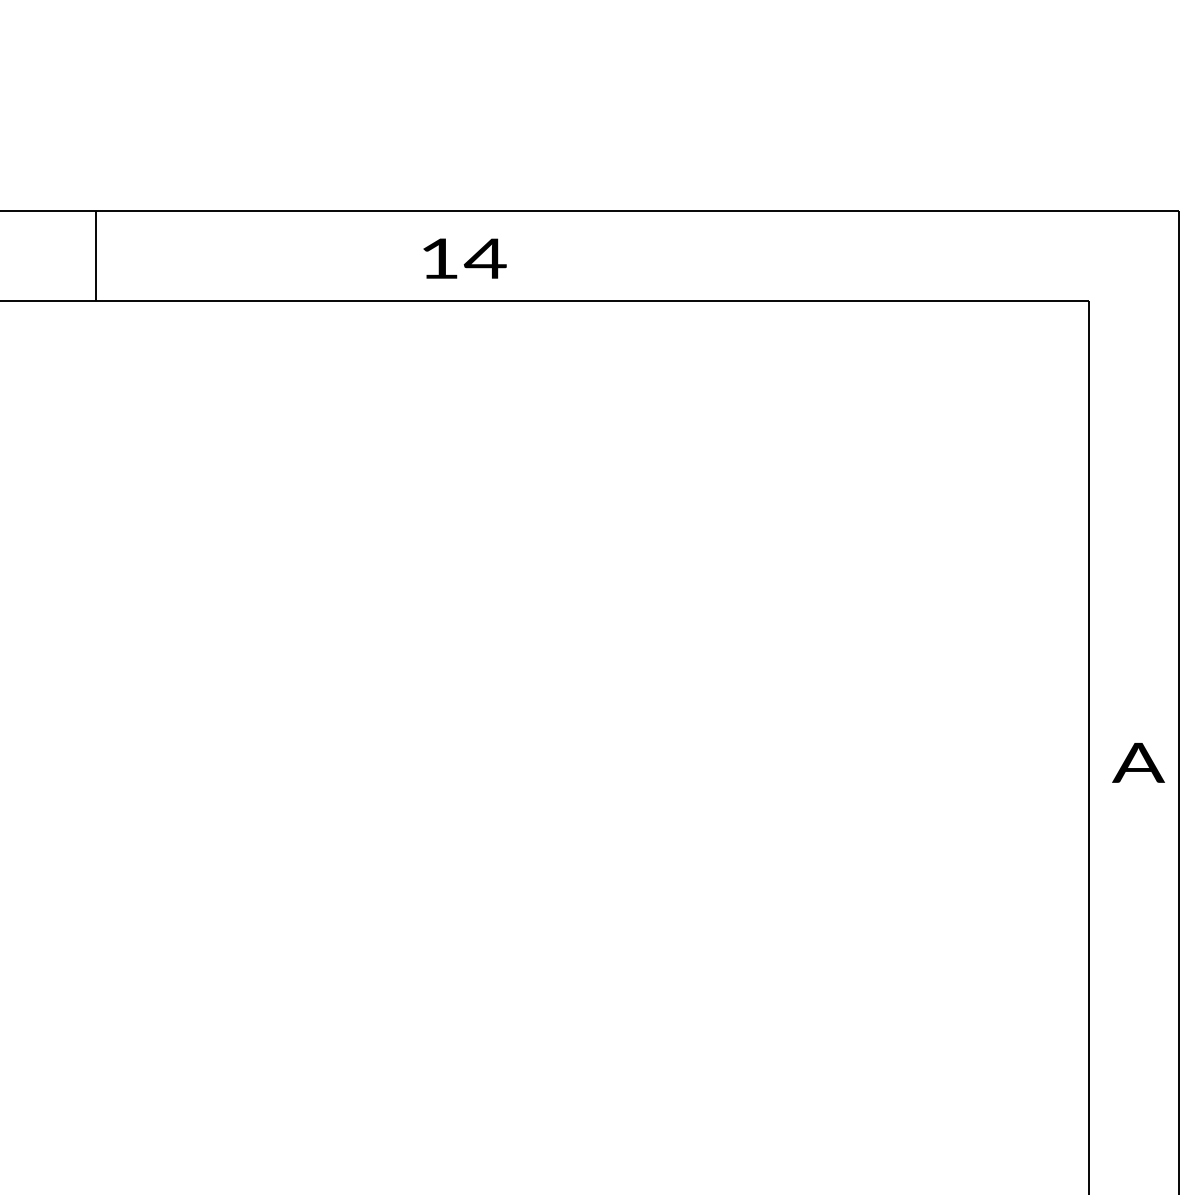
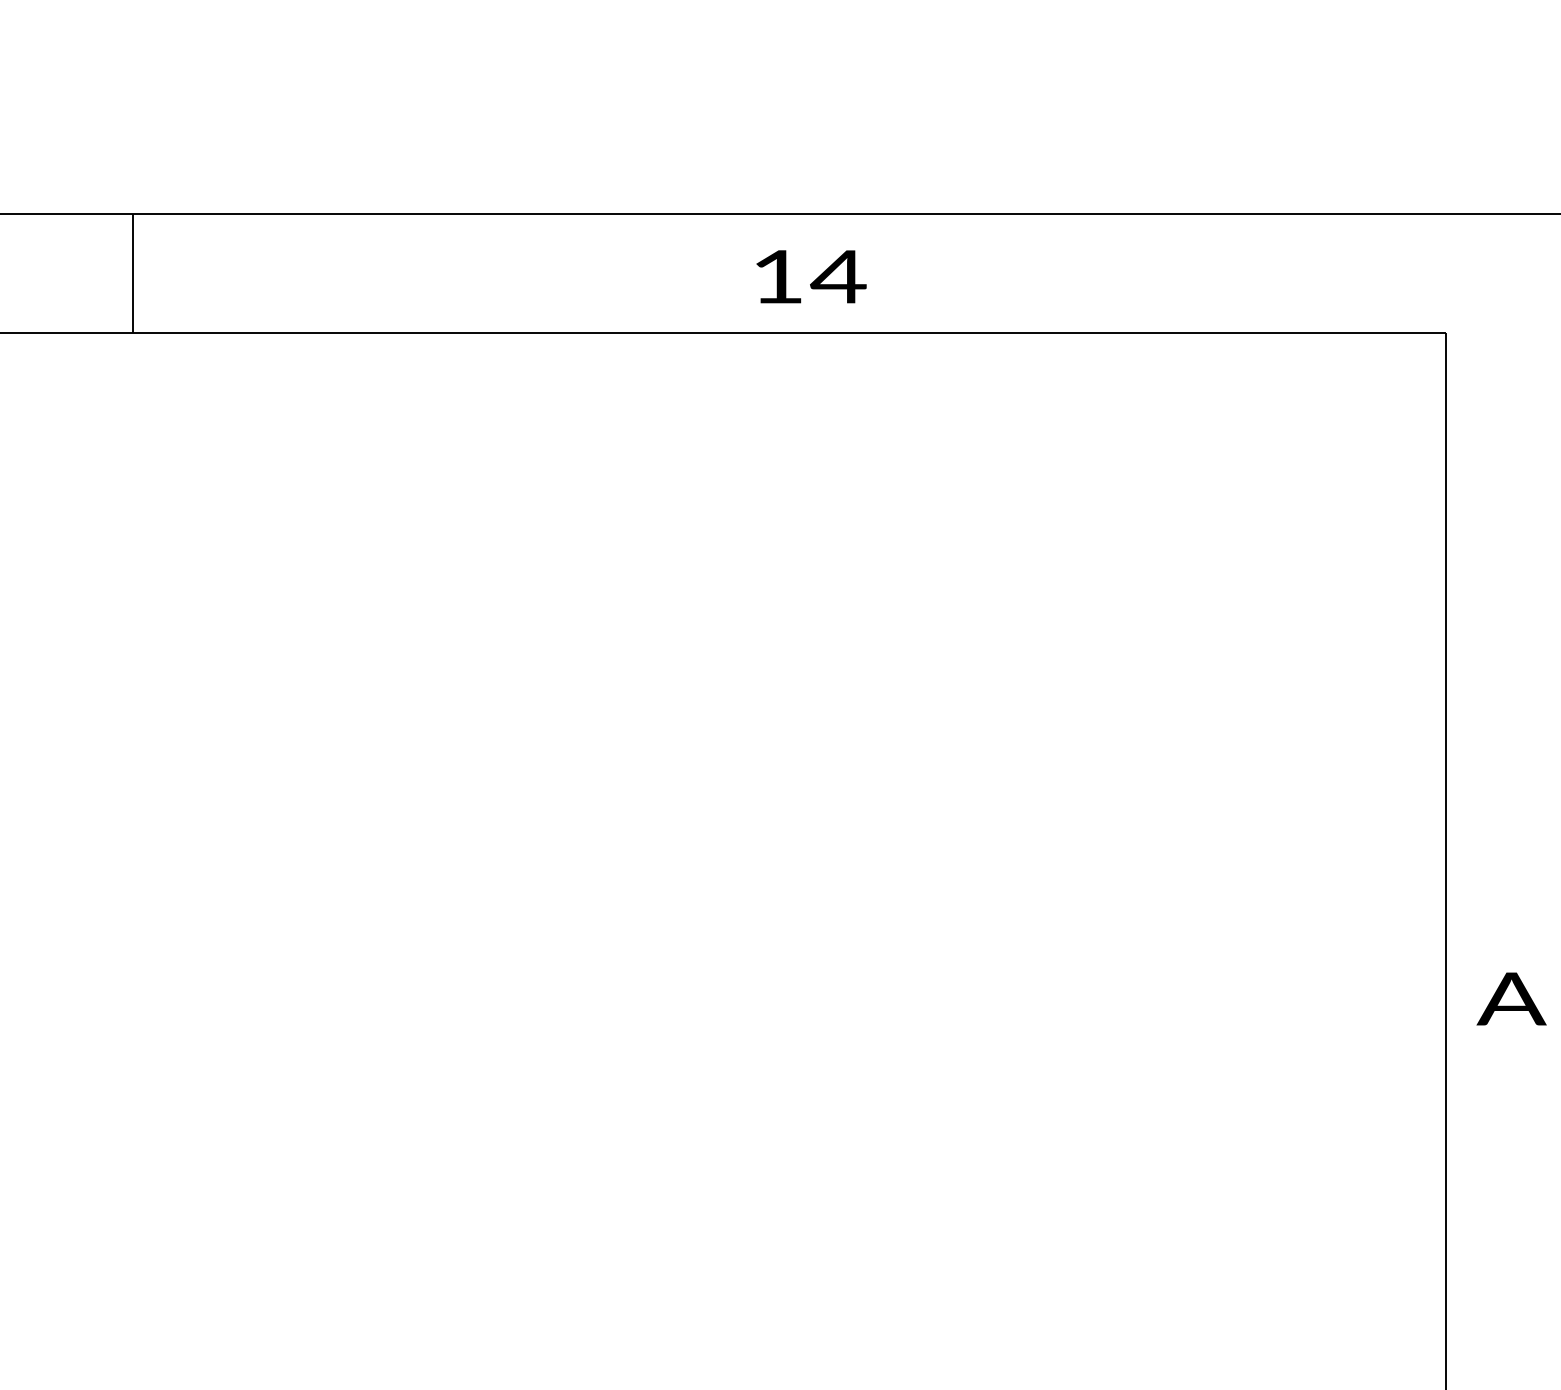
text: (464, 258) -> (810, 276), moved
text: (1138, 762) -> (1511, 998), moved

